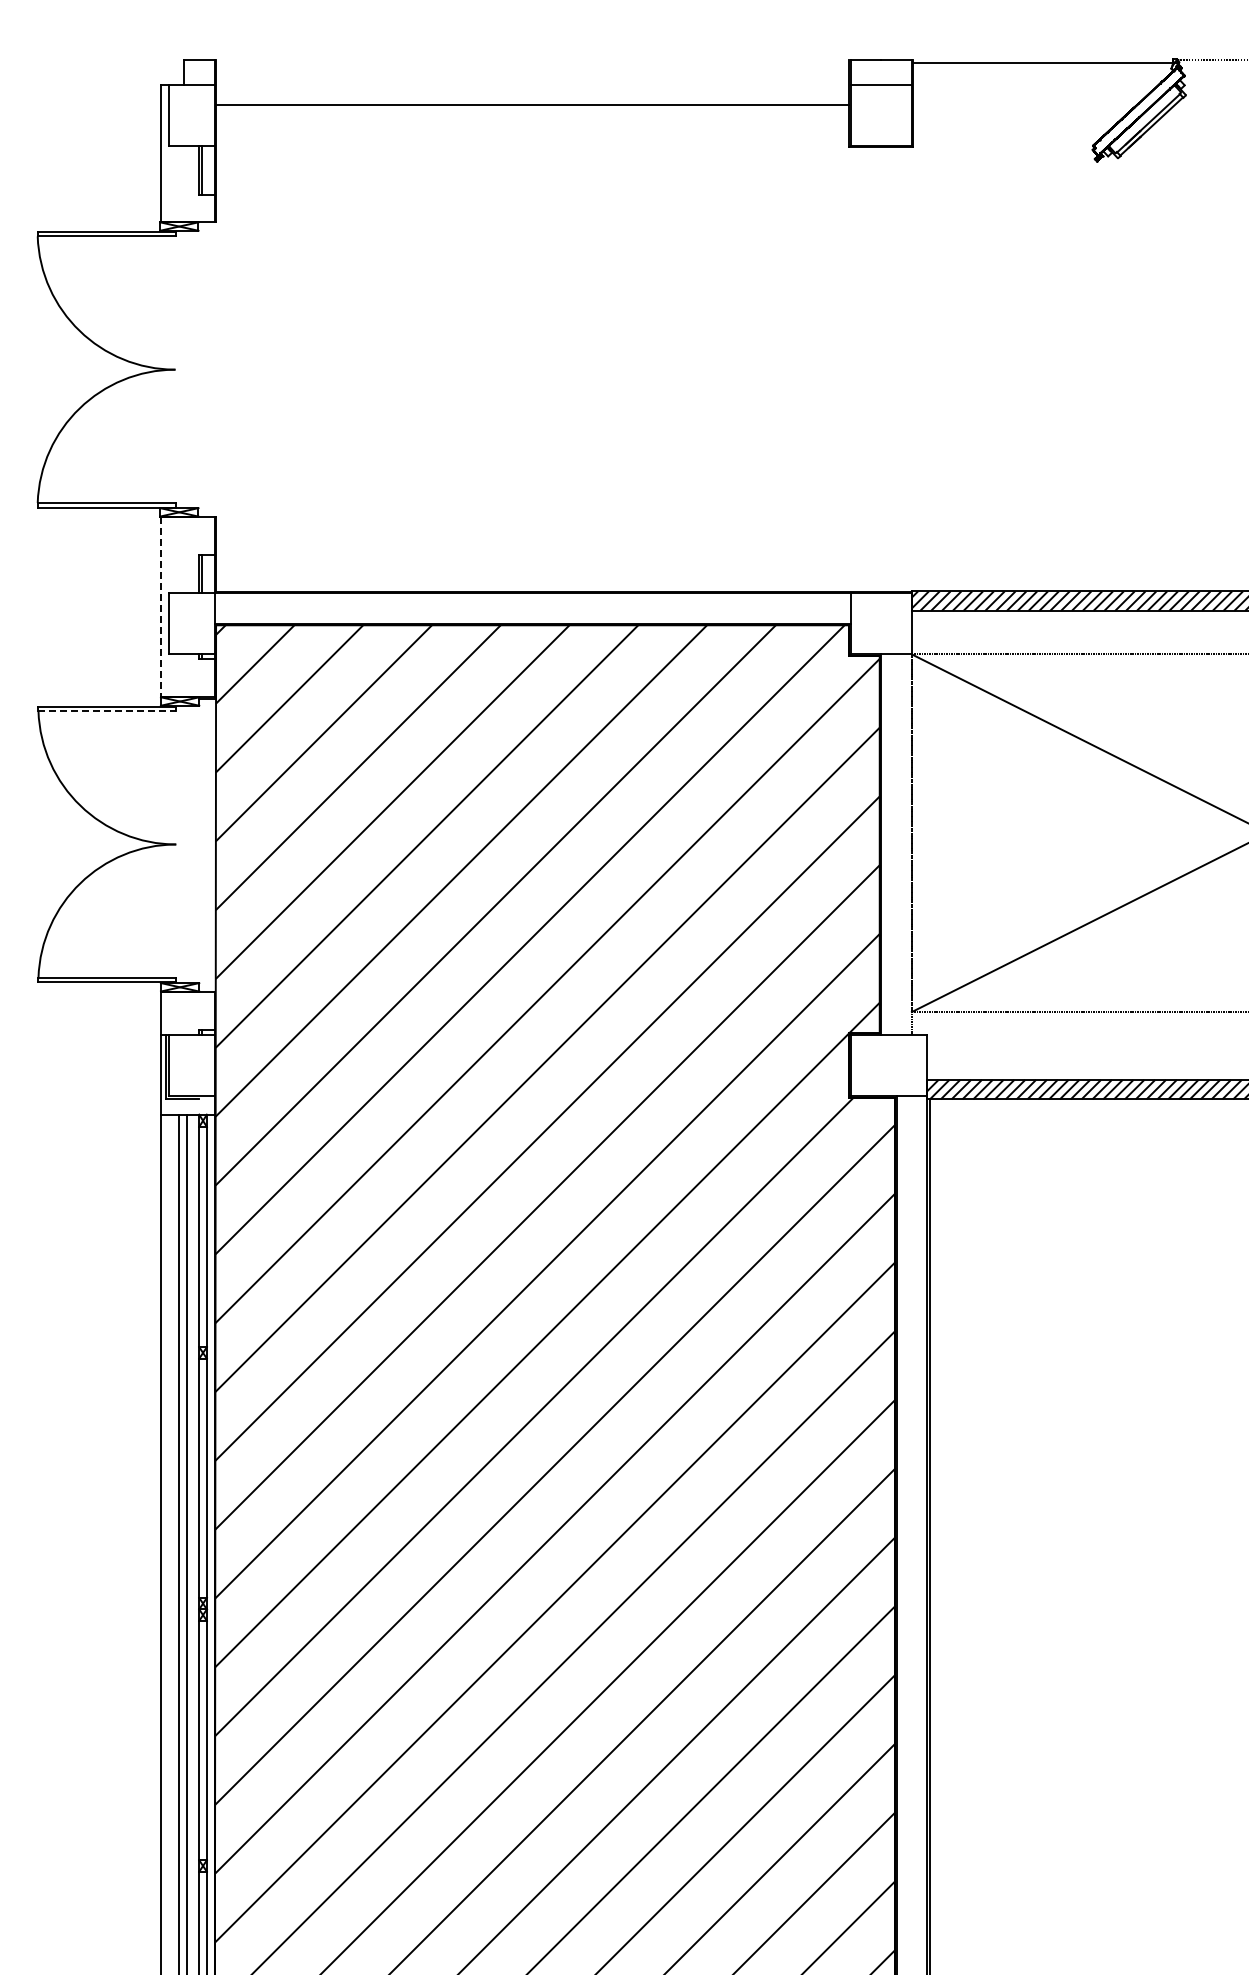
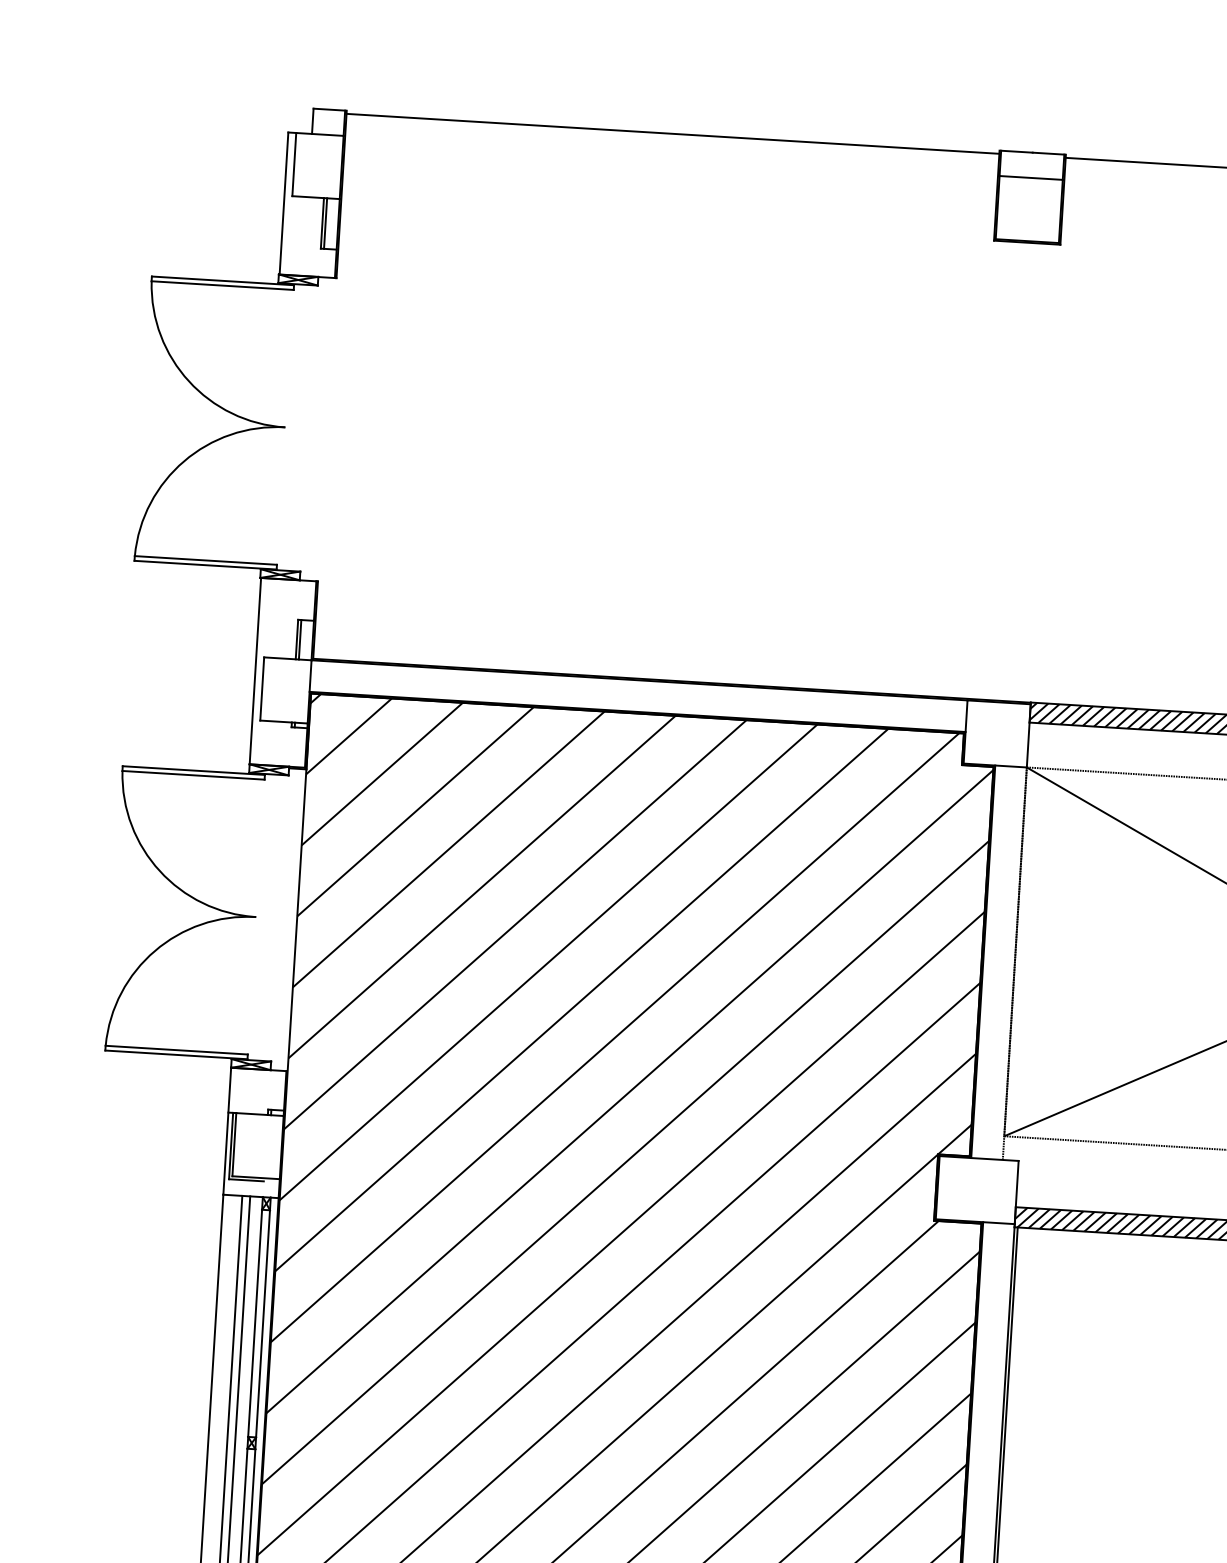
line: (532, 105) -> (672, 134), moved
line: (160, 607) -> (254, 671), dashed -> solid
line: (107, 711) -> (193, 775), dashed -> solid

